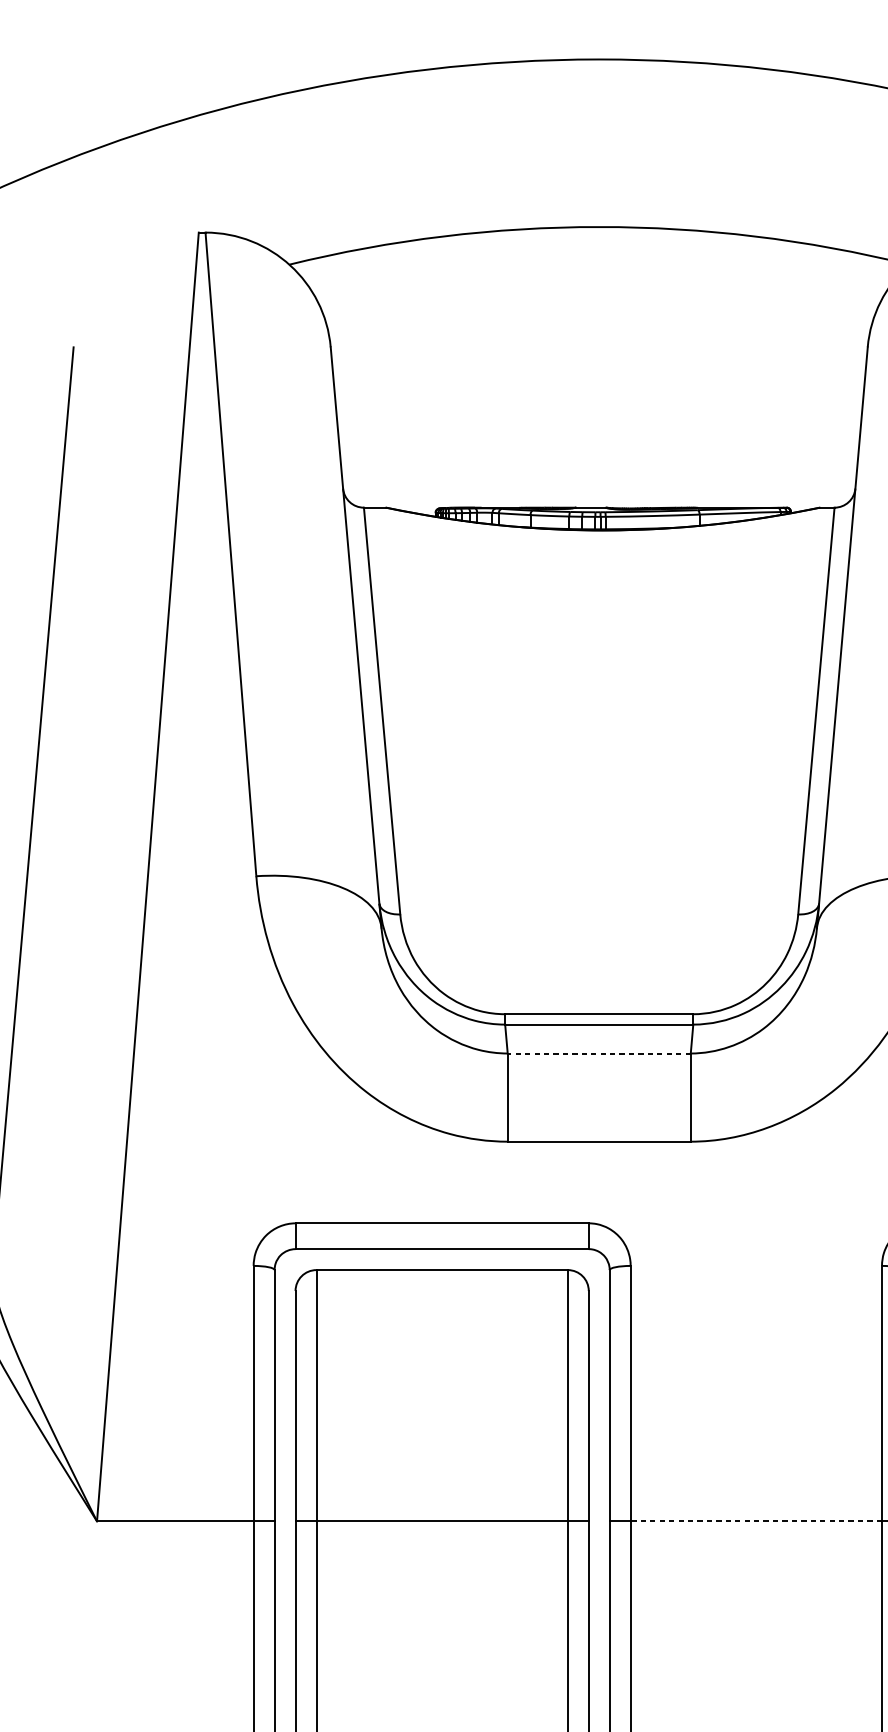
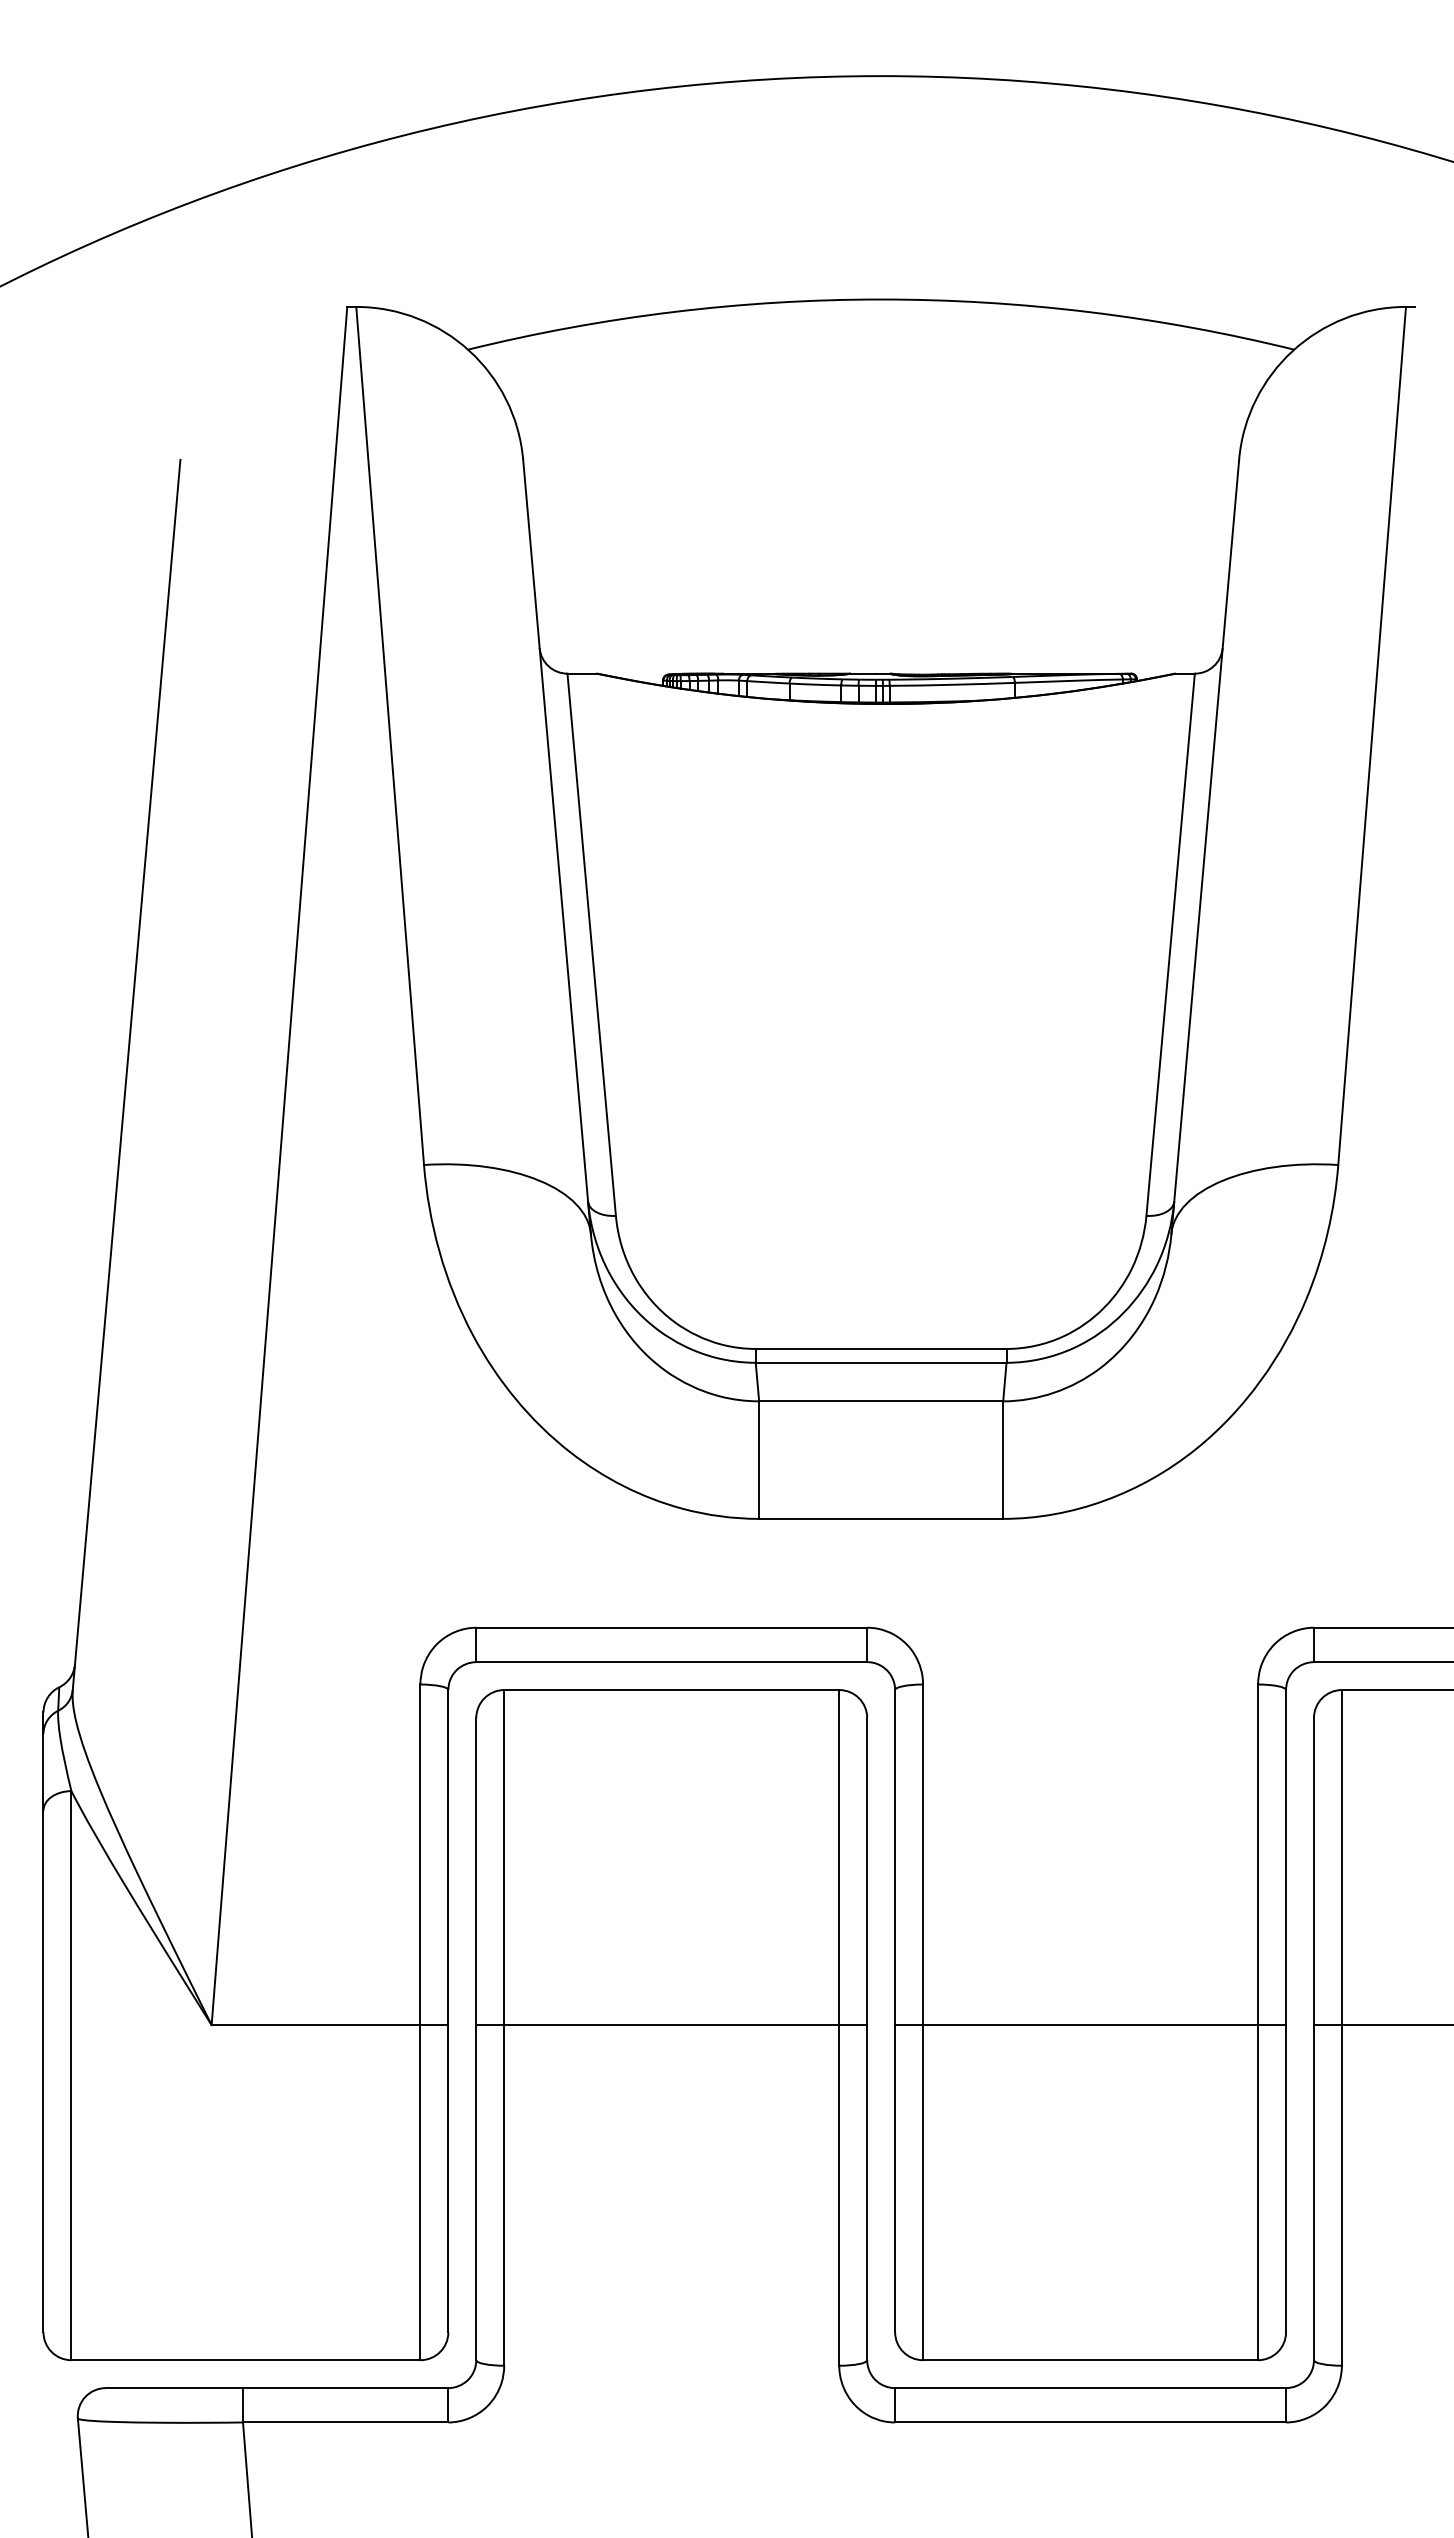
line: (598, 1053) -> (880, 1401), dashed -> solid
line: (756, 1521) -> (1090, 2025), dashed -> solid

